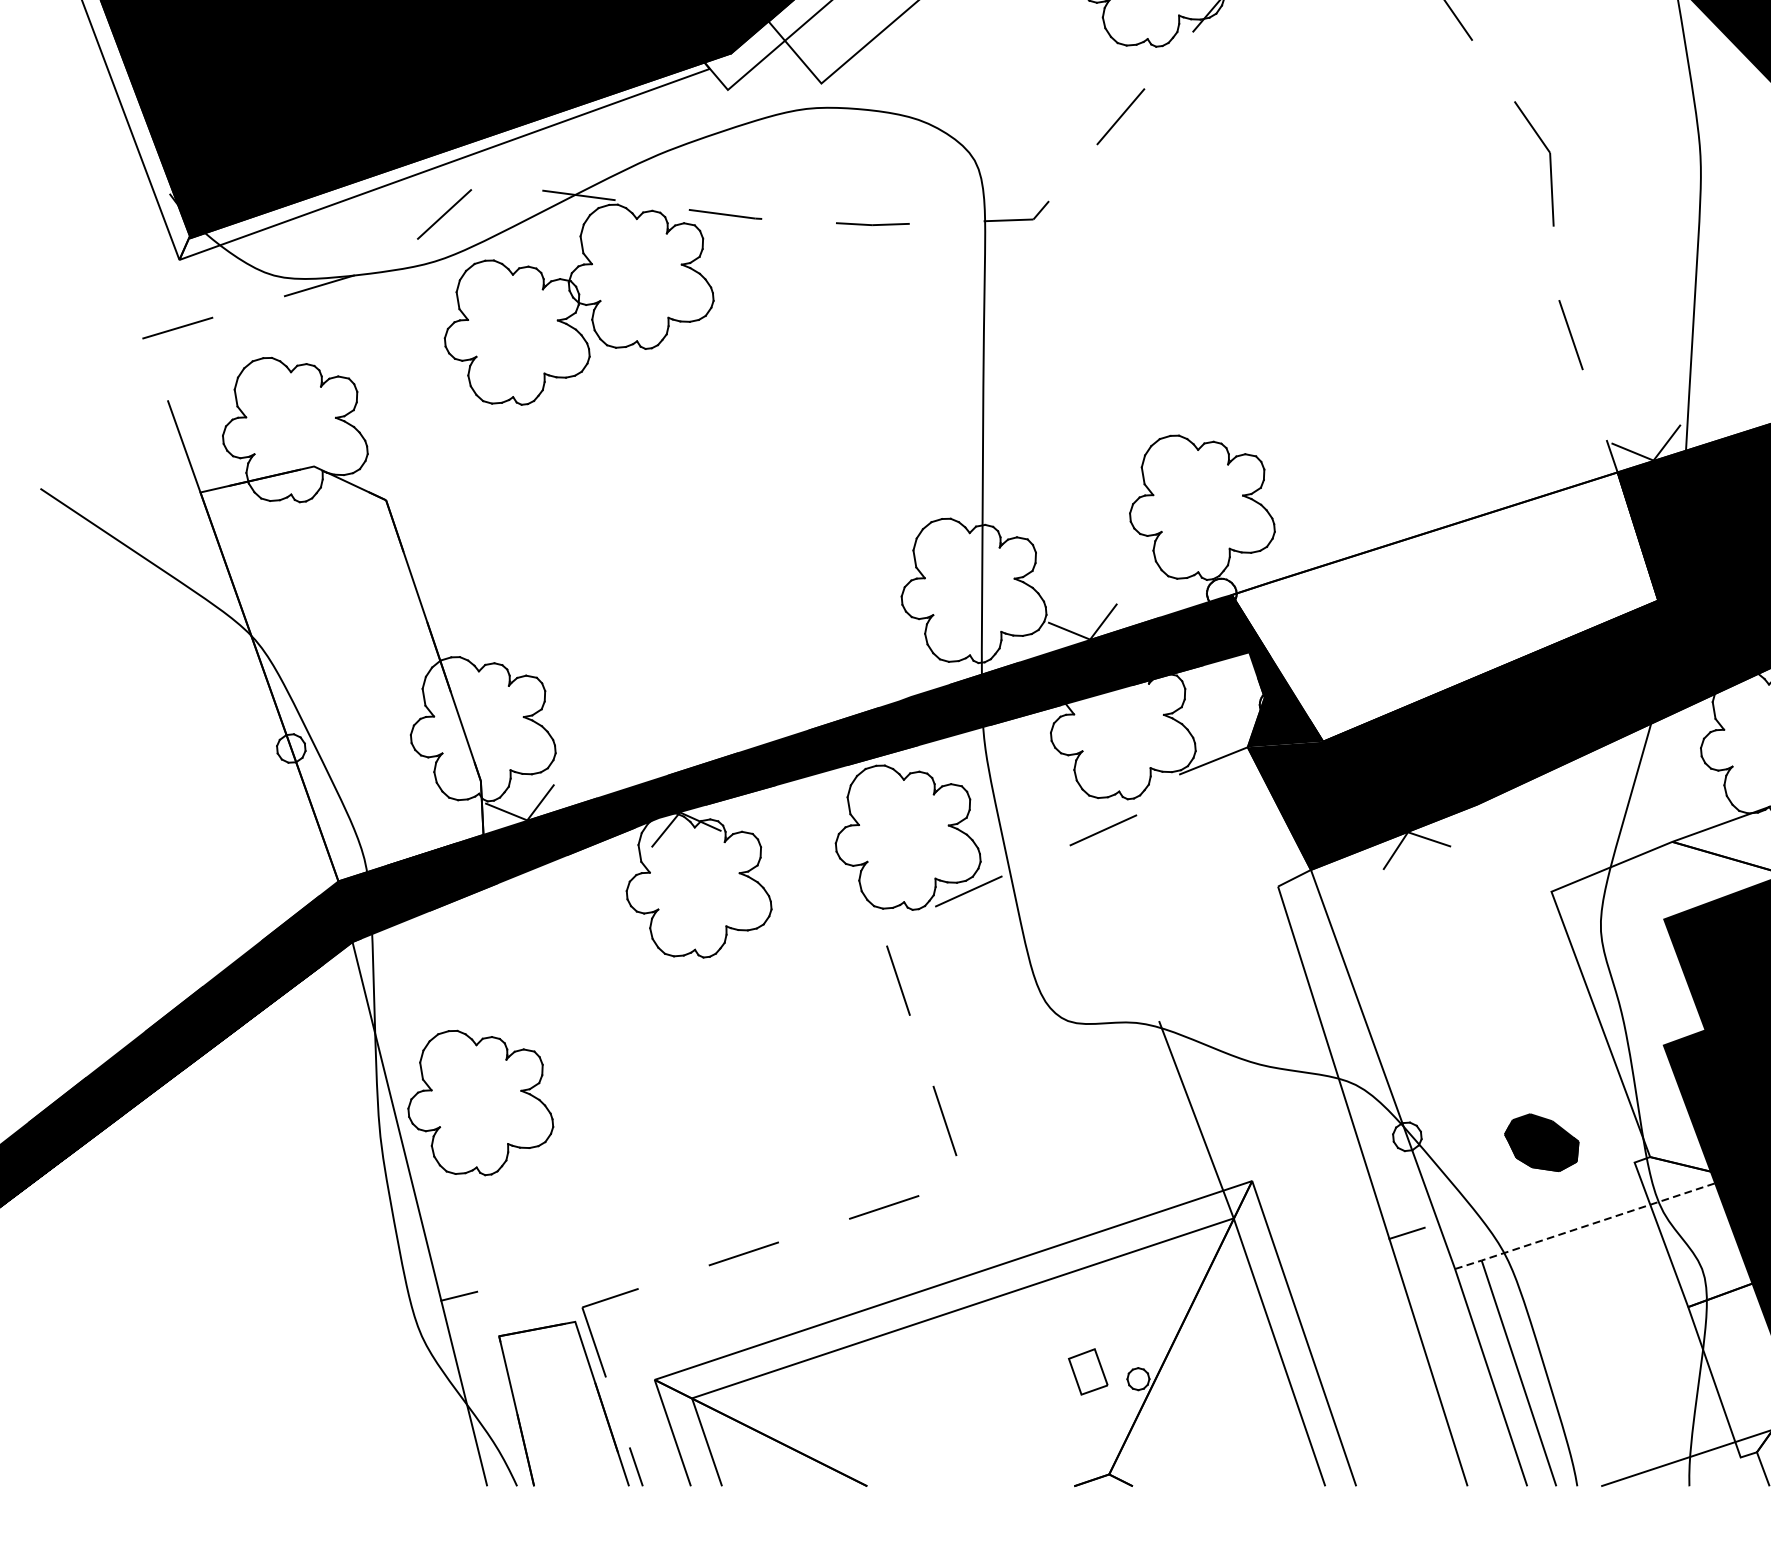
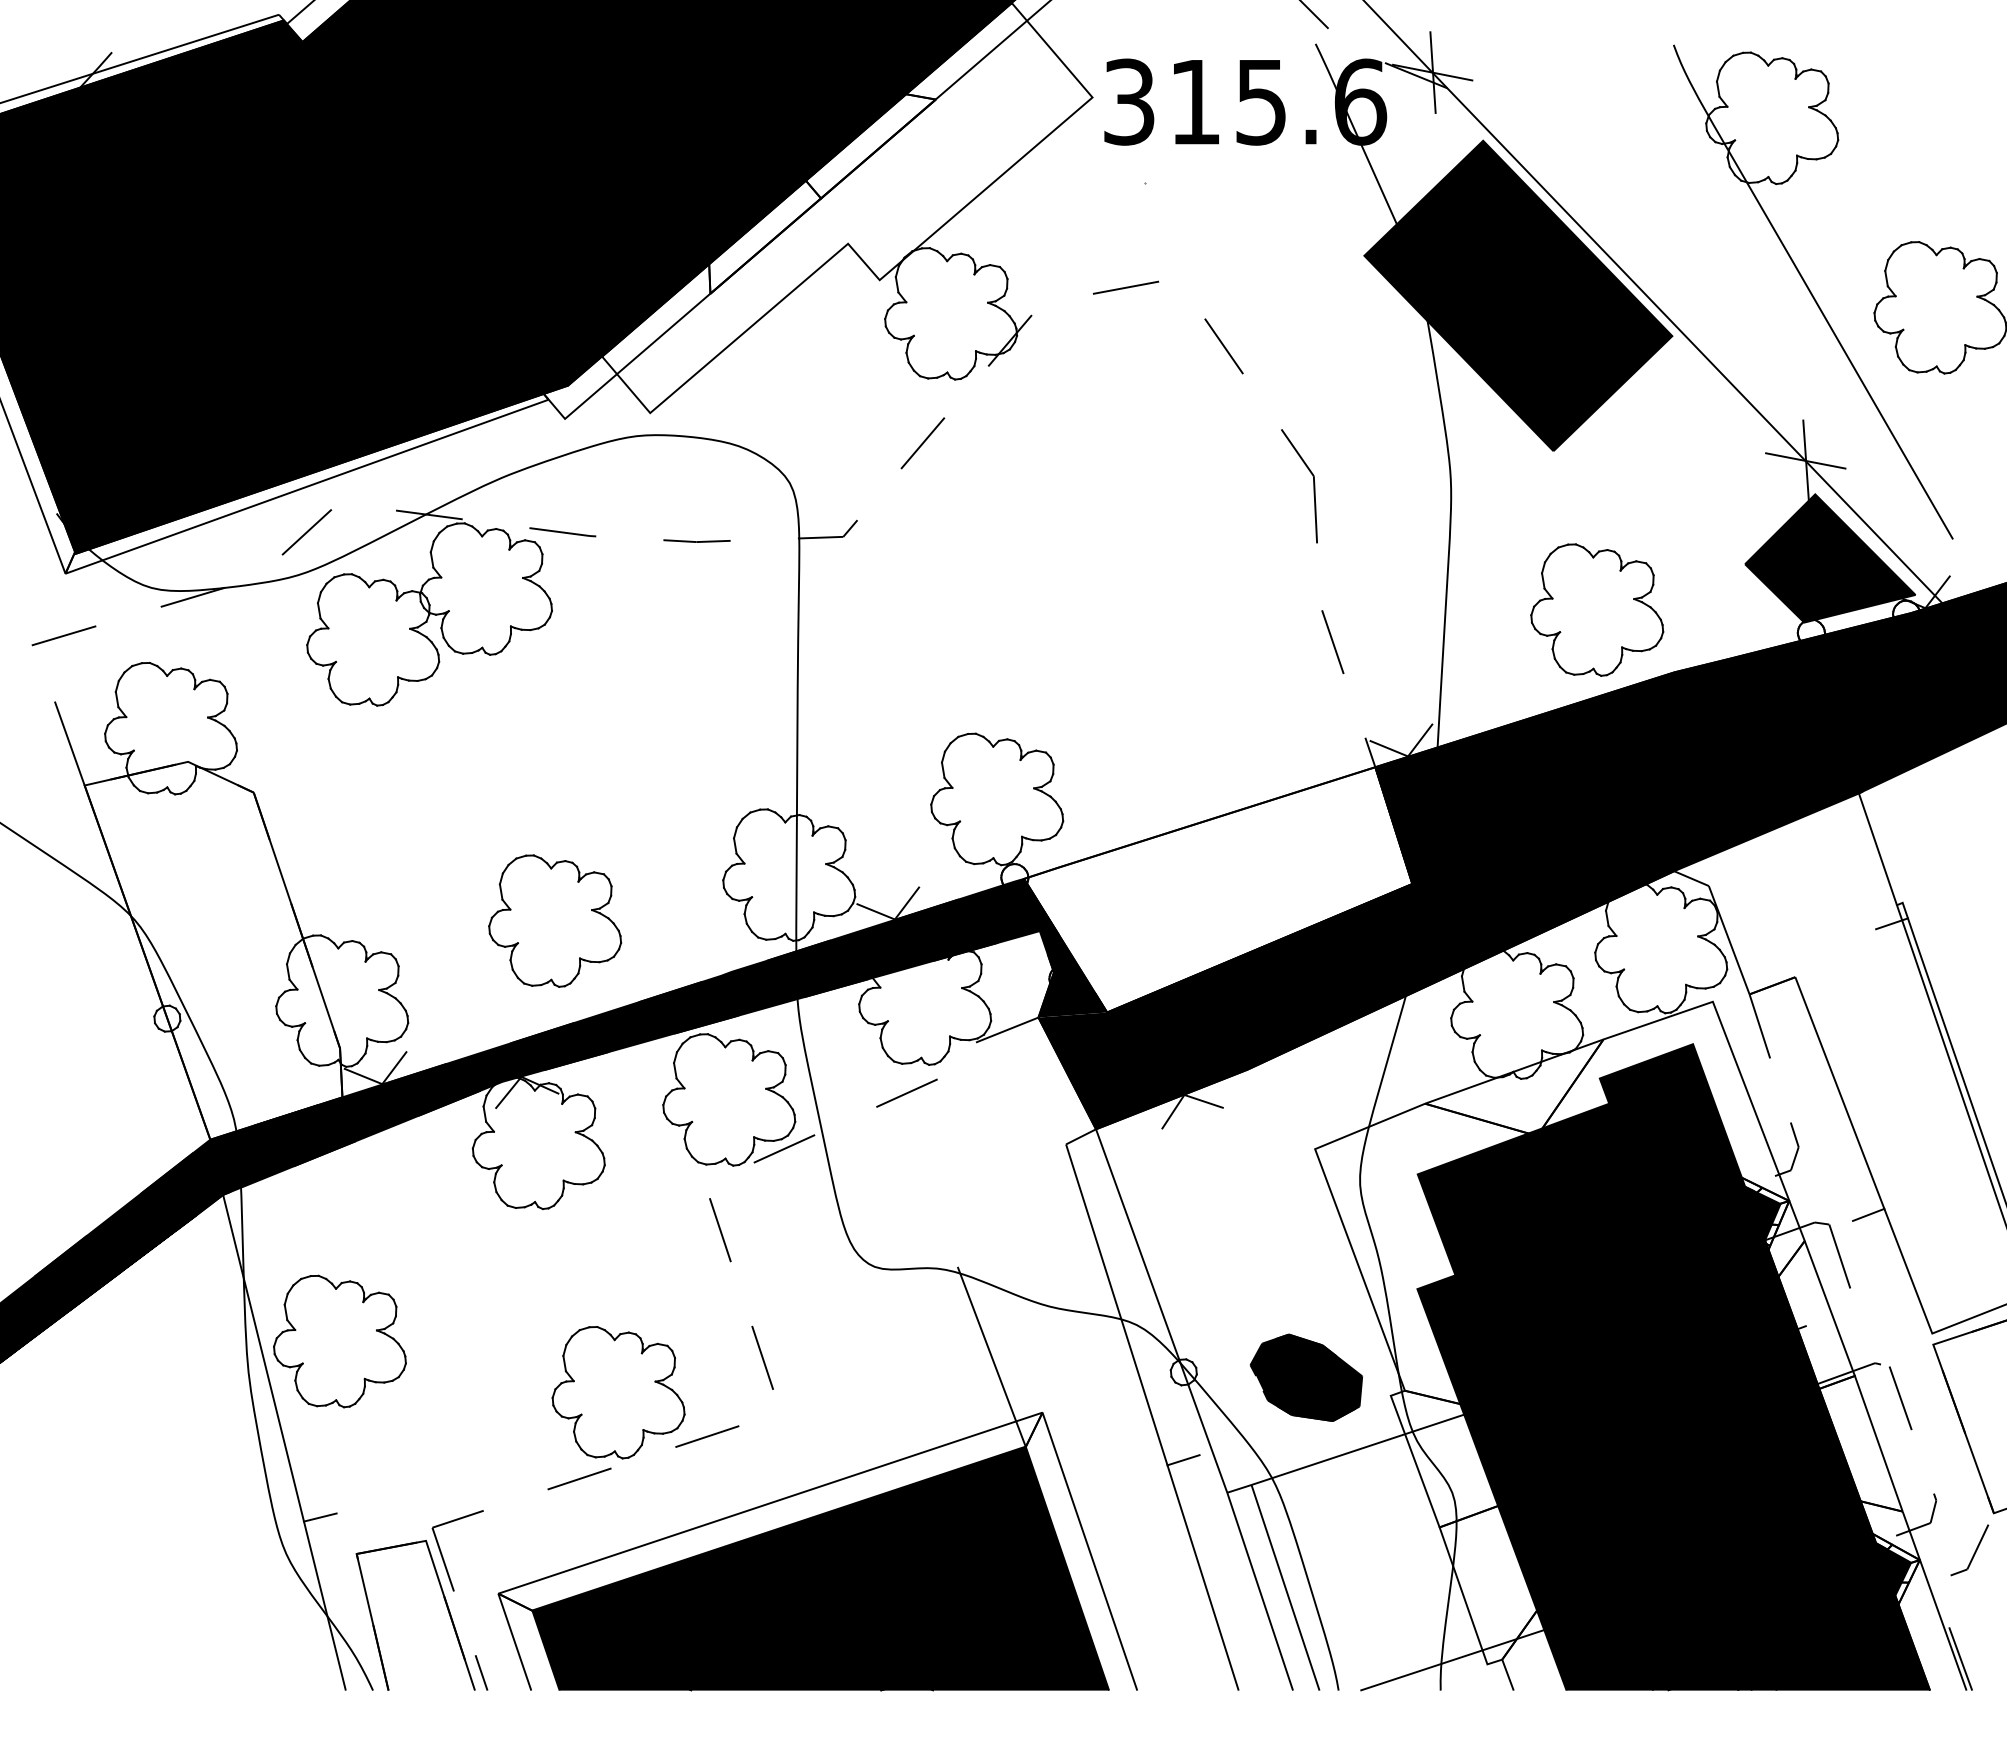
part: (717, 640) -> (555, 920), added
part: (1540, 1142) -> (1305, 1377), size x1.67
part: (786, 1158) -> (618, 1392), added
line: (1584, 1227) -> (1345, 1454), dashed -> solid
fill: (1008, 1352) -> (820, 1568), added

